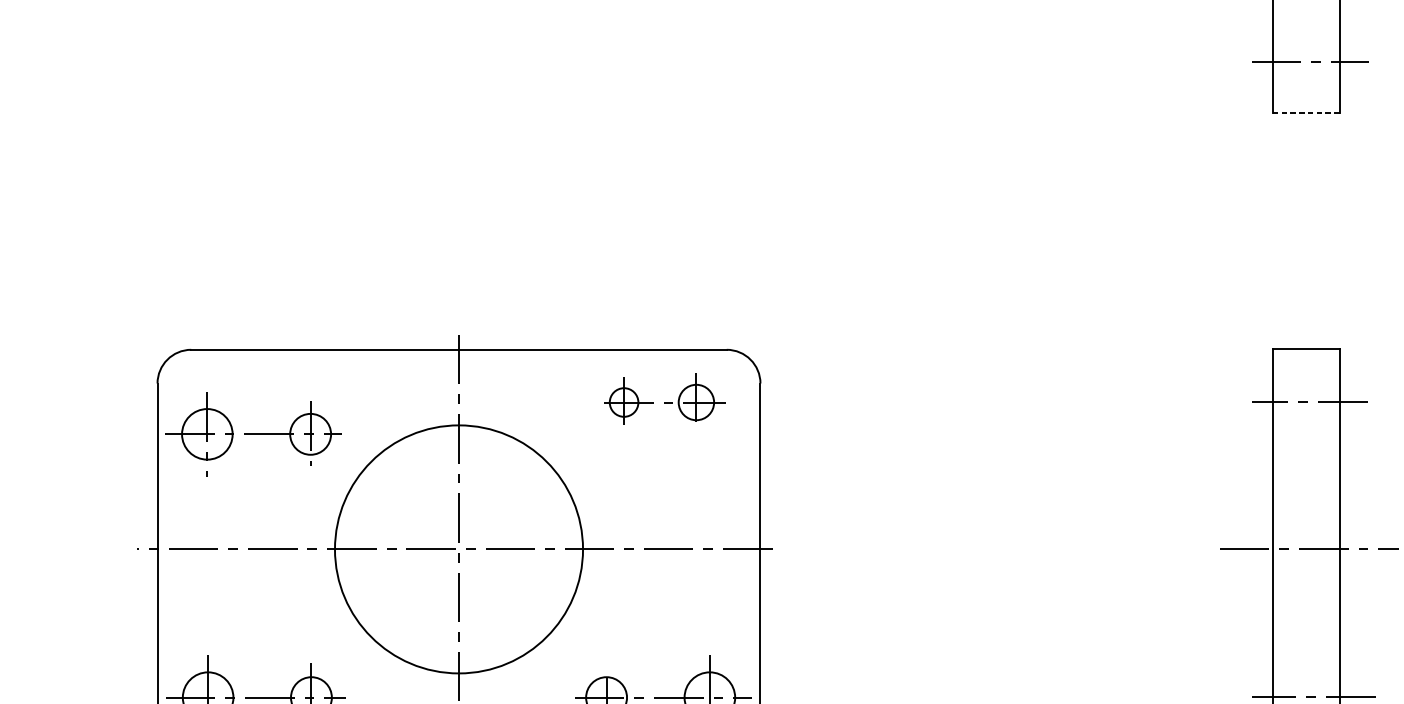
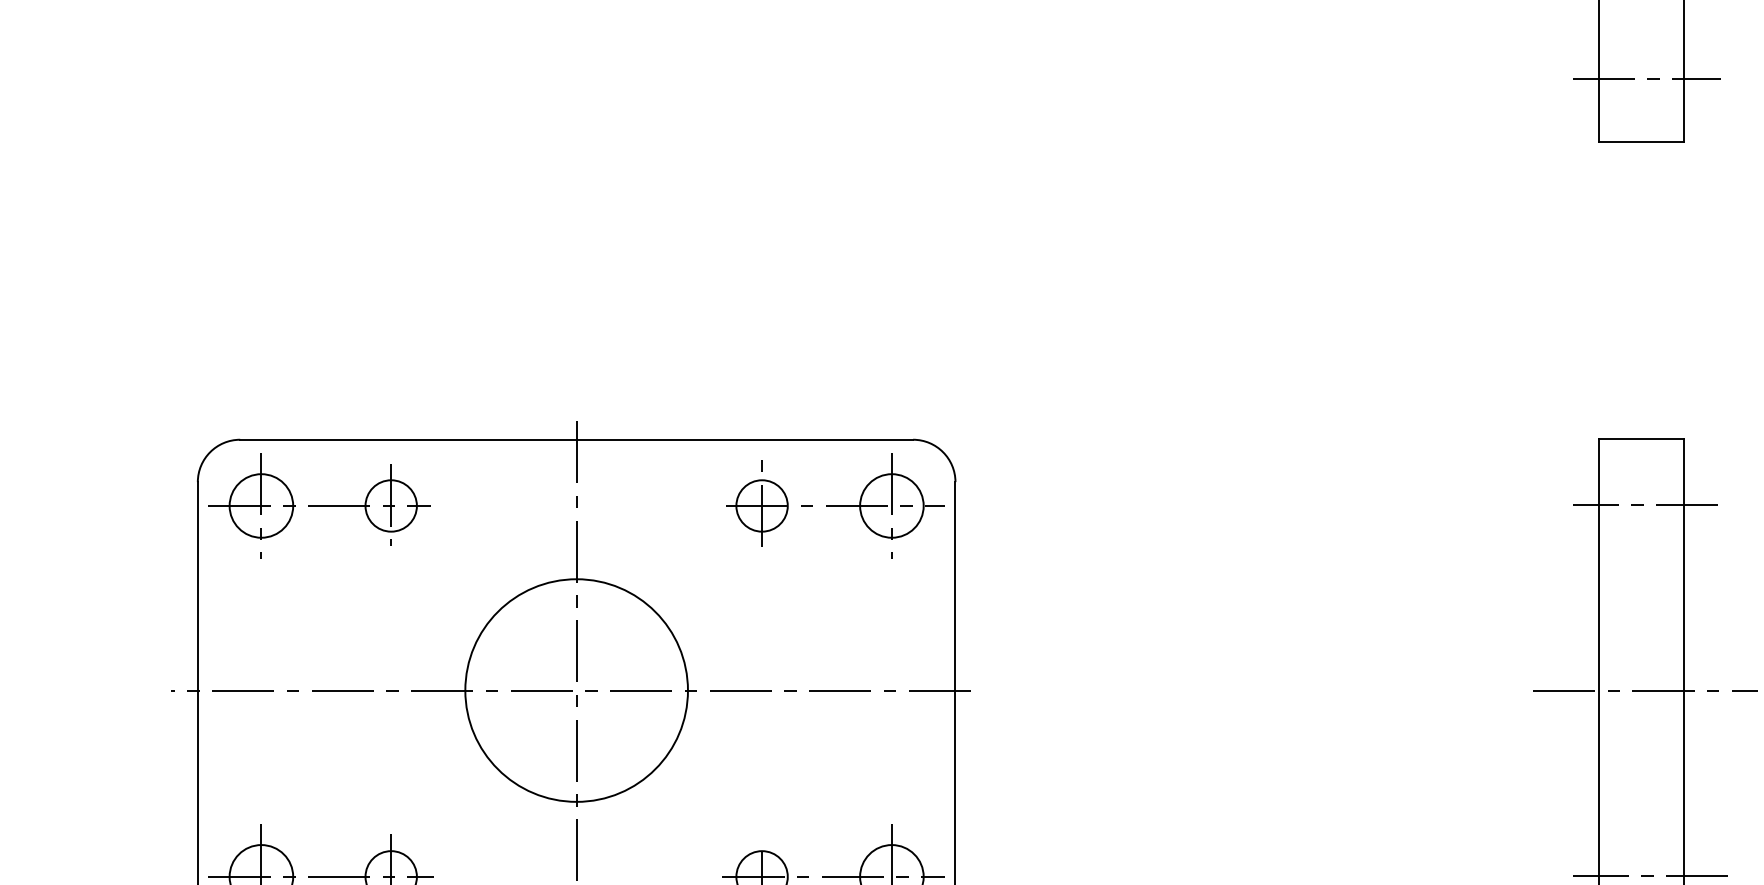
line: (1307, 113) -> (1642, 142), dashed -> solid
part: (664, 402) -> (835, 505), size x1.43
part: (253, 433) -> (319, 505), moved
circle: (458, 549) -> (576, 690), size x0.71

